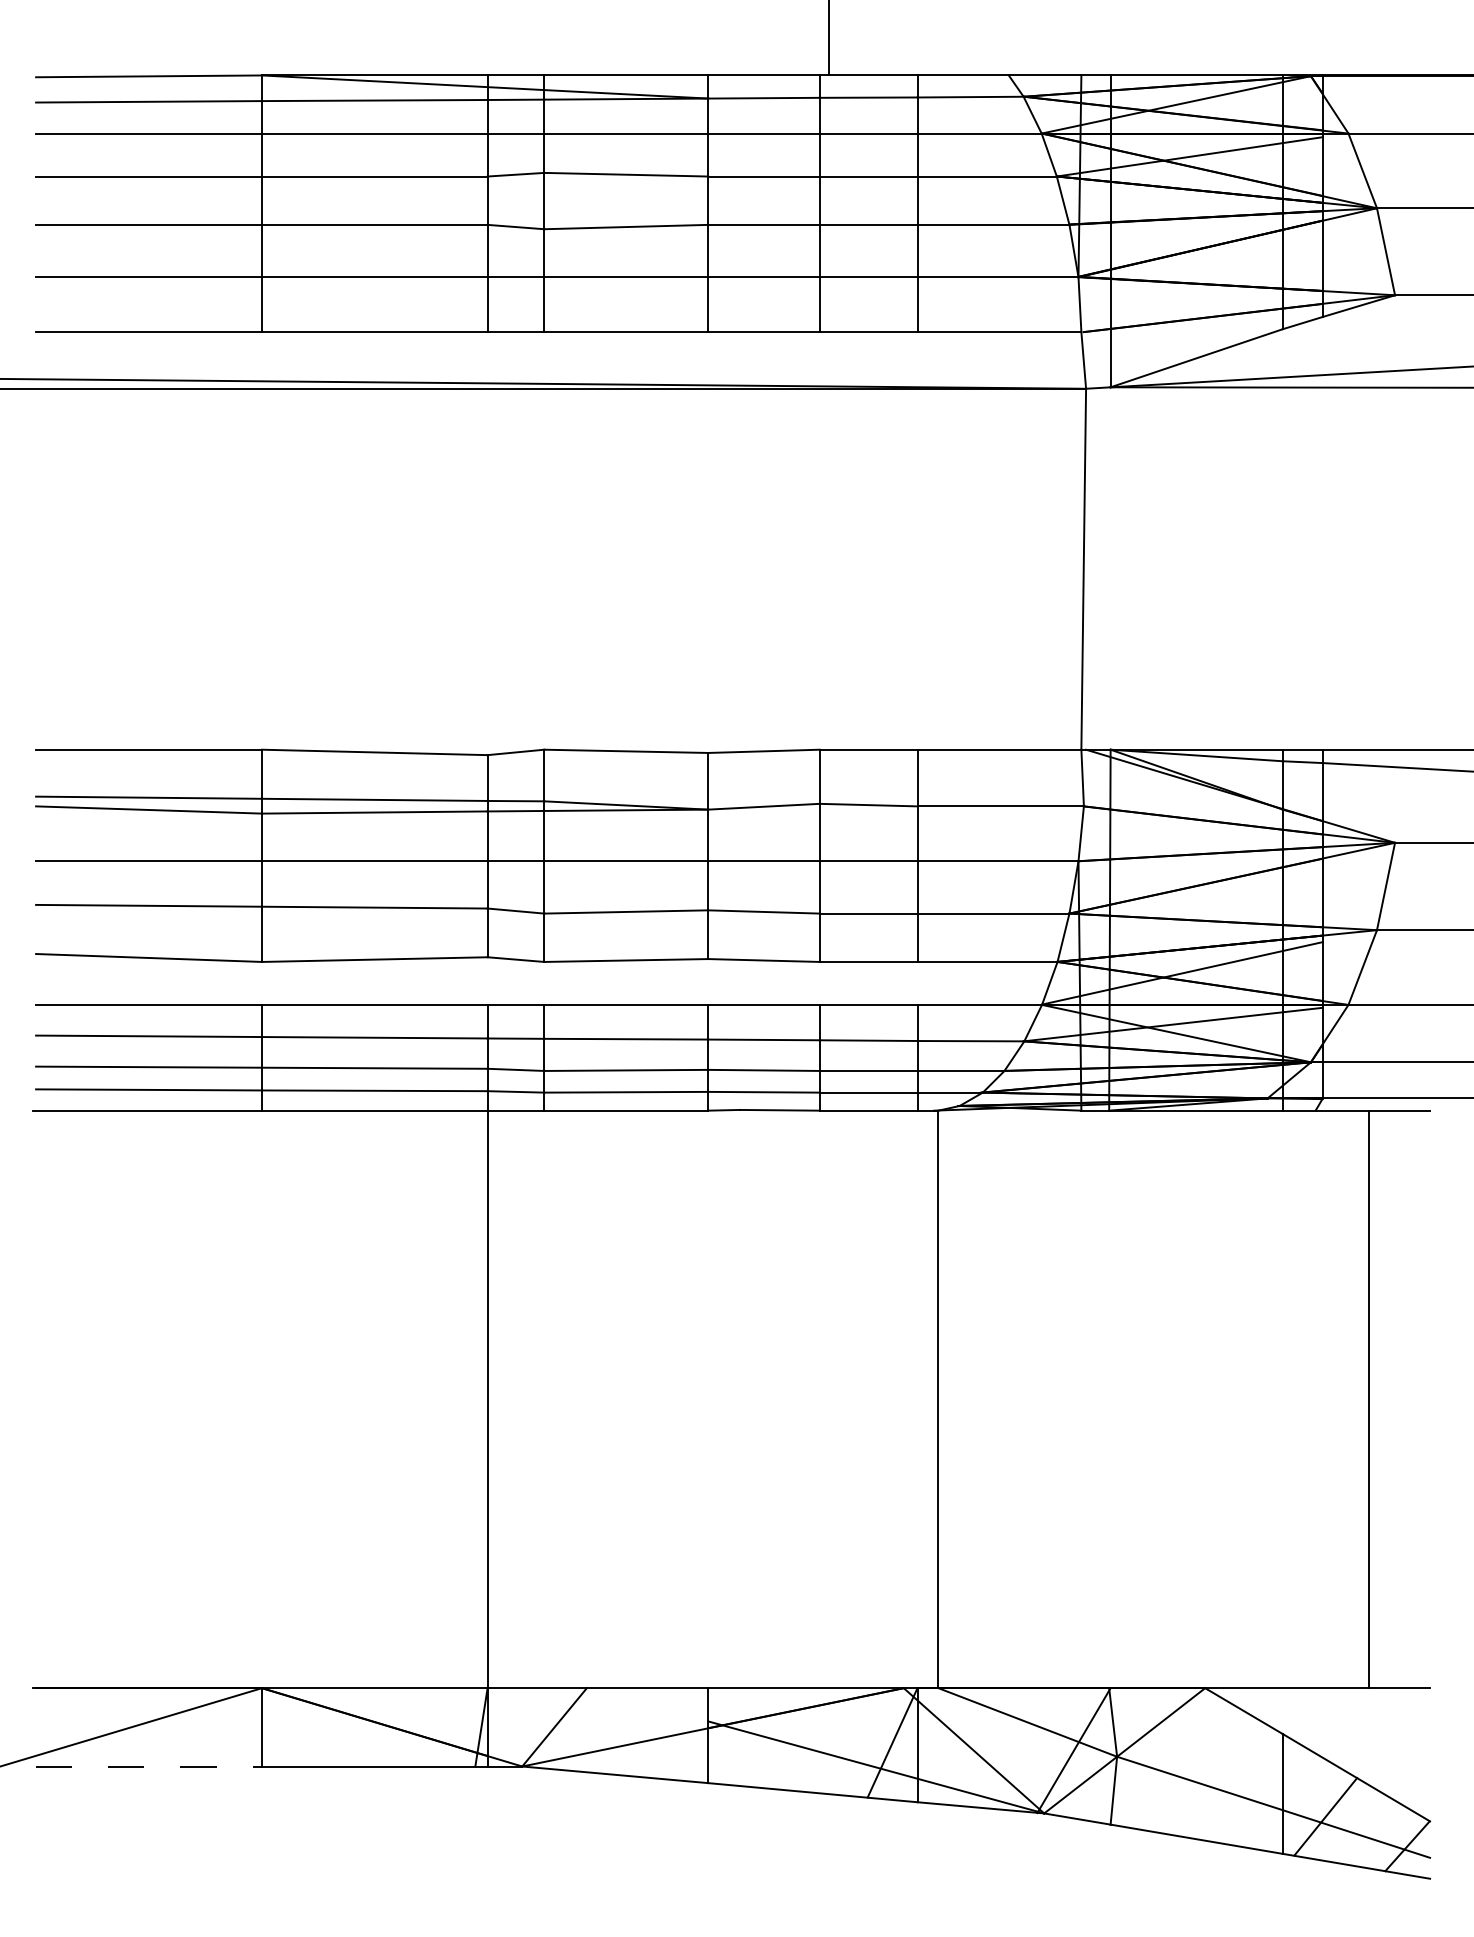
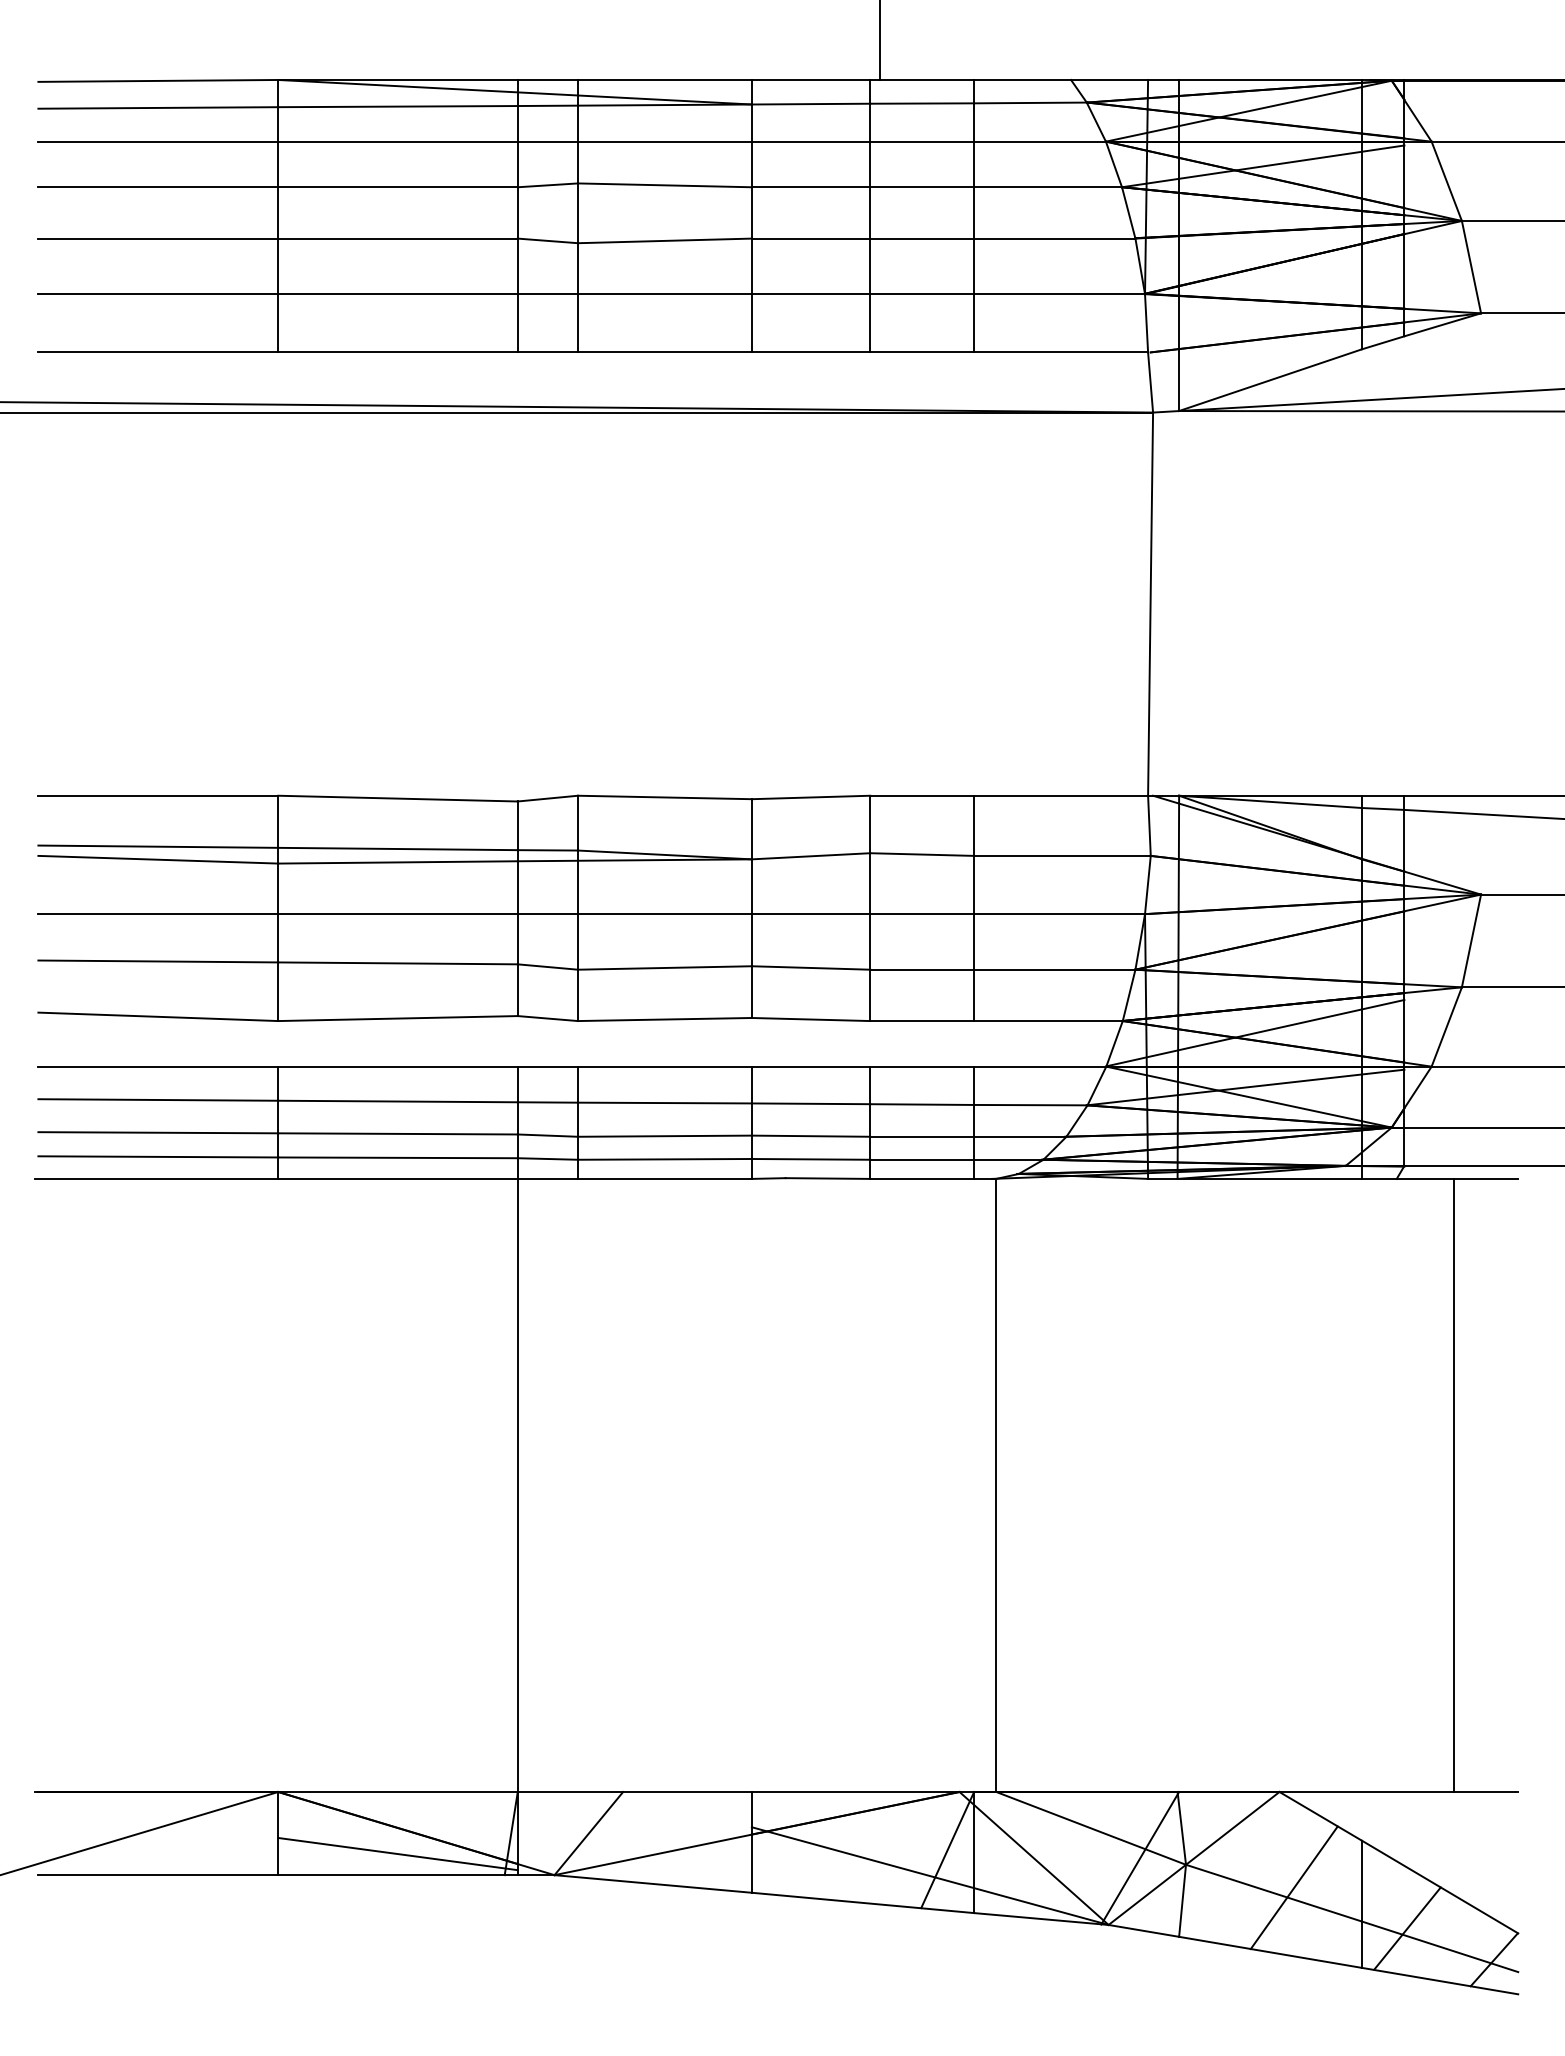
line: (374, 1746) -> (397, 1853), added
line: (149, 1766) -> (158, 1875), dashed -> solid
line: (1218, 1778) -> (1293, 1887), added

